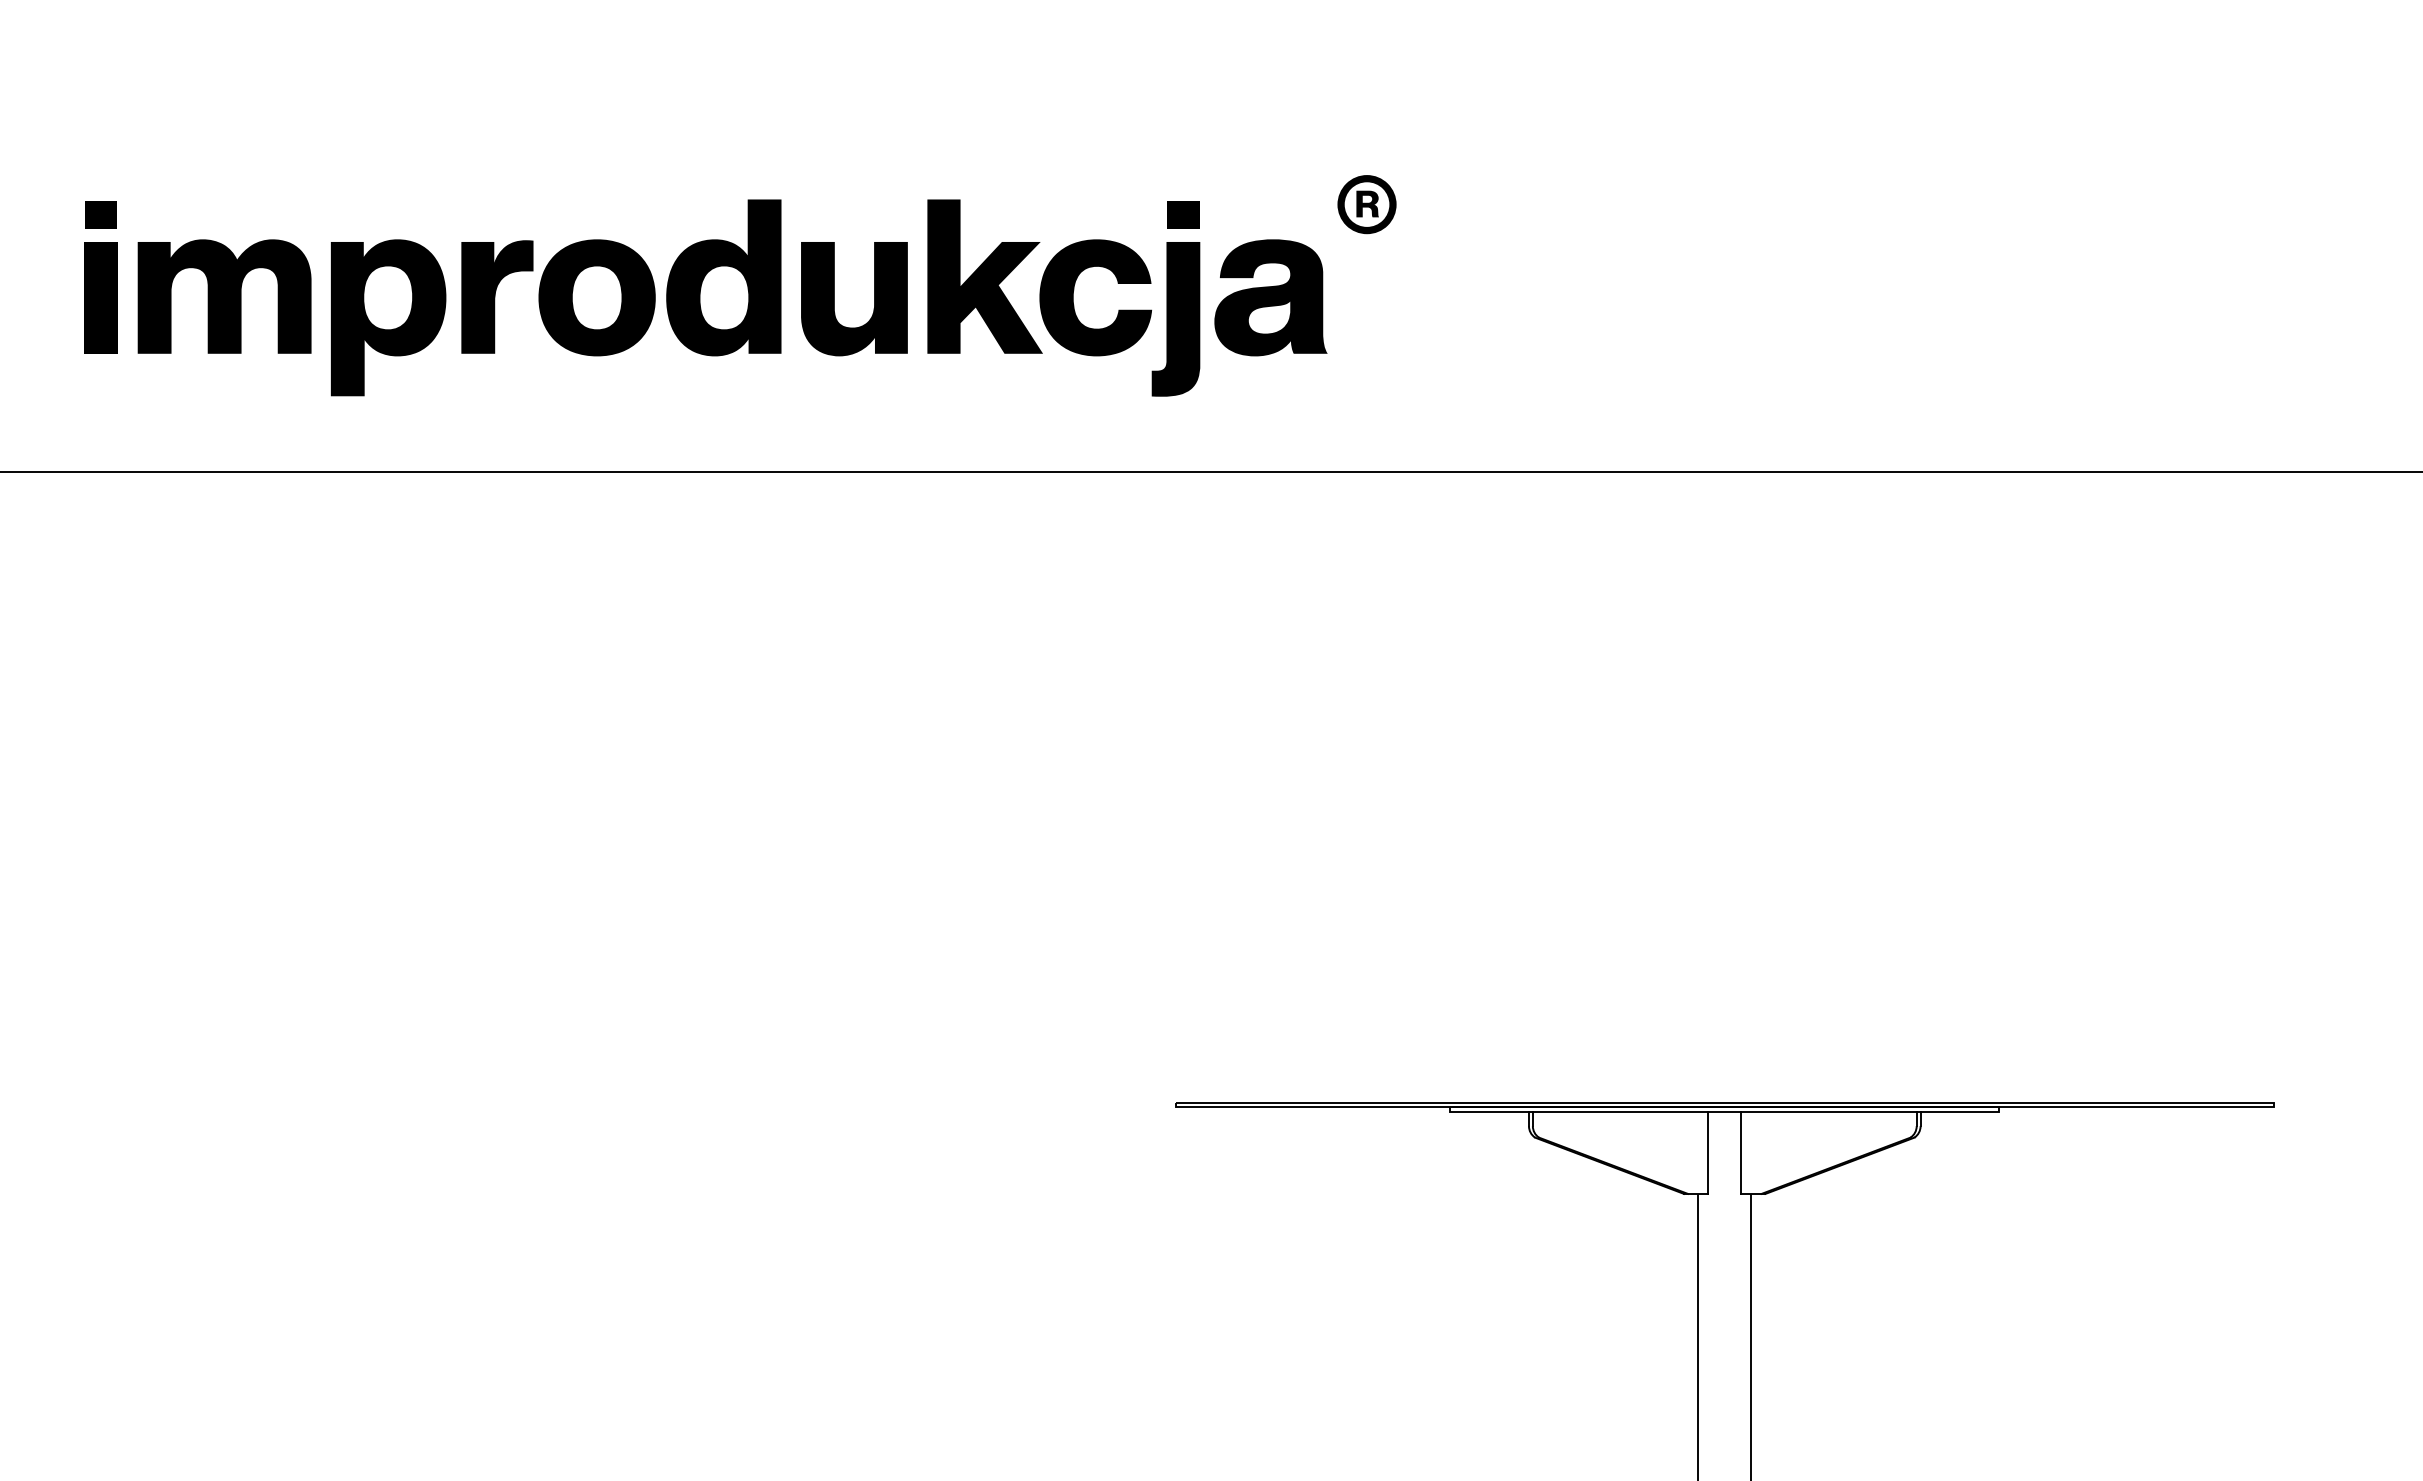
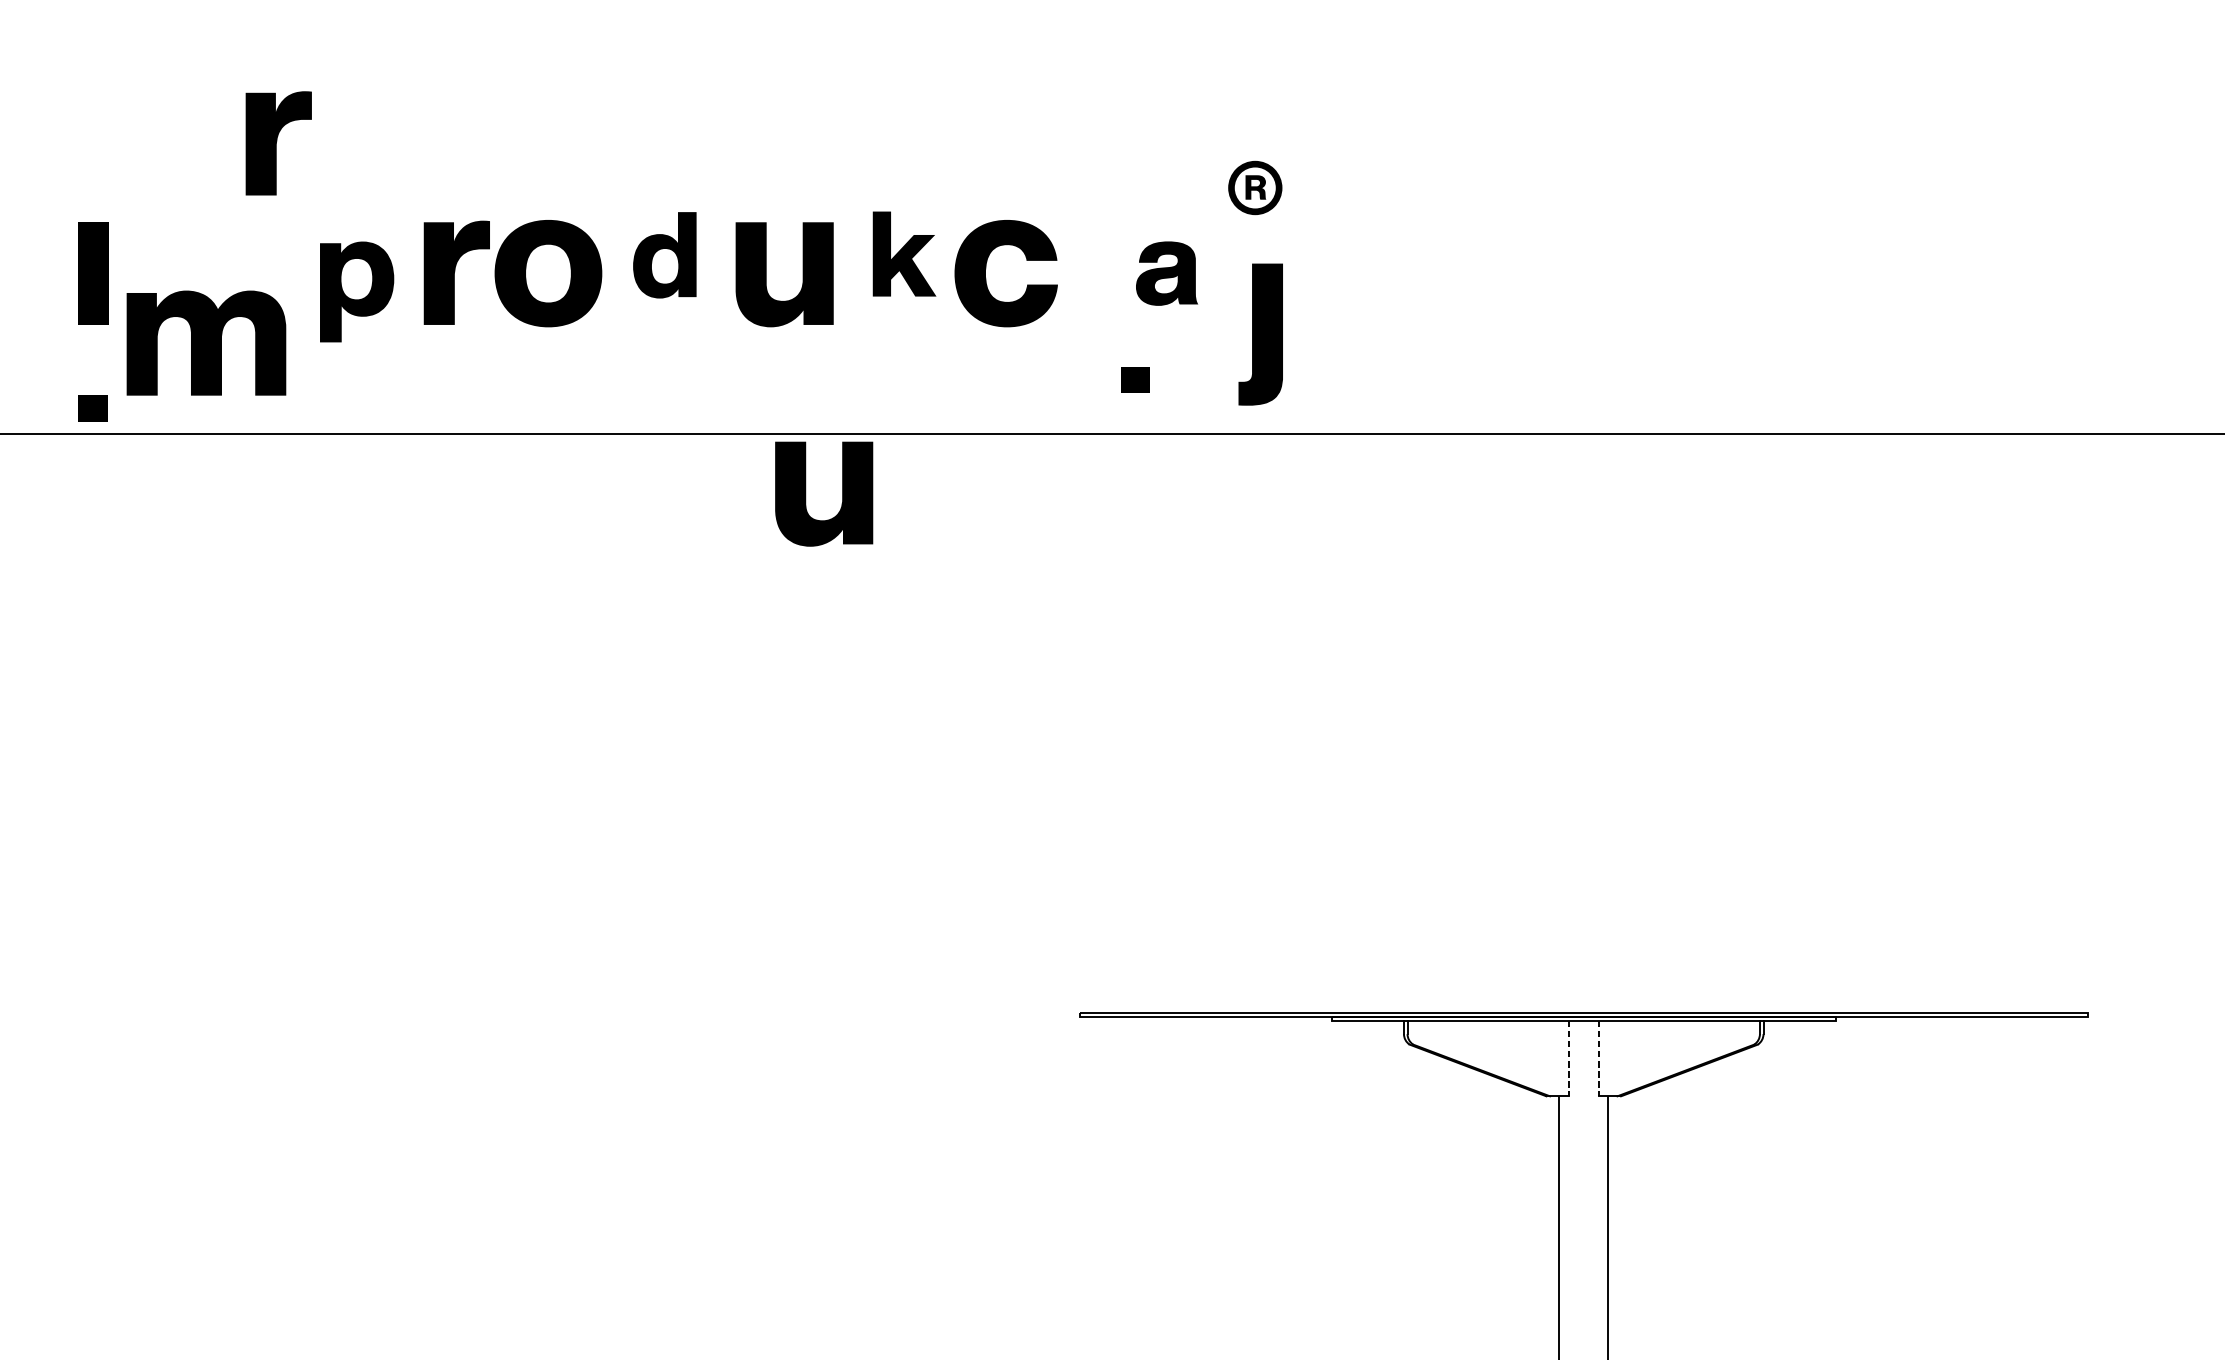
part: (303, 155) -> (278, 142), added
part: (100, 214) -> (92, 408), moved
part: (1183, 214) -> (1135, 379), moved
part: (984, 276) -> (904, 254), size x0.6
part: (723, 277) -> (664, 254), size x0.6
part: (224, 296) -> (206, 343), moved
part: (1270, 297) -> (1166, 273), size x0.6
part: (388, 317) -> (356, 291), size x0.7
part: (1175, 319) -> (1260, 334), moved
part: (877, 538) -> (805, 494), added
line: (1708, 1153) -> (1568, 1059), solid -> dashed
line: (1741, 1153) -> (1599, 1059), solid -> dashed

